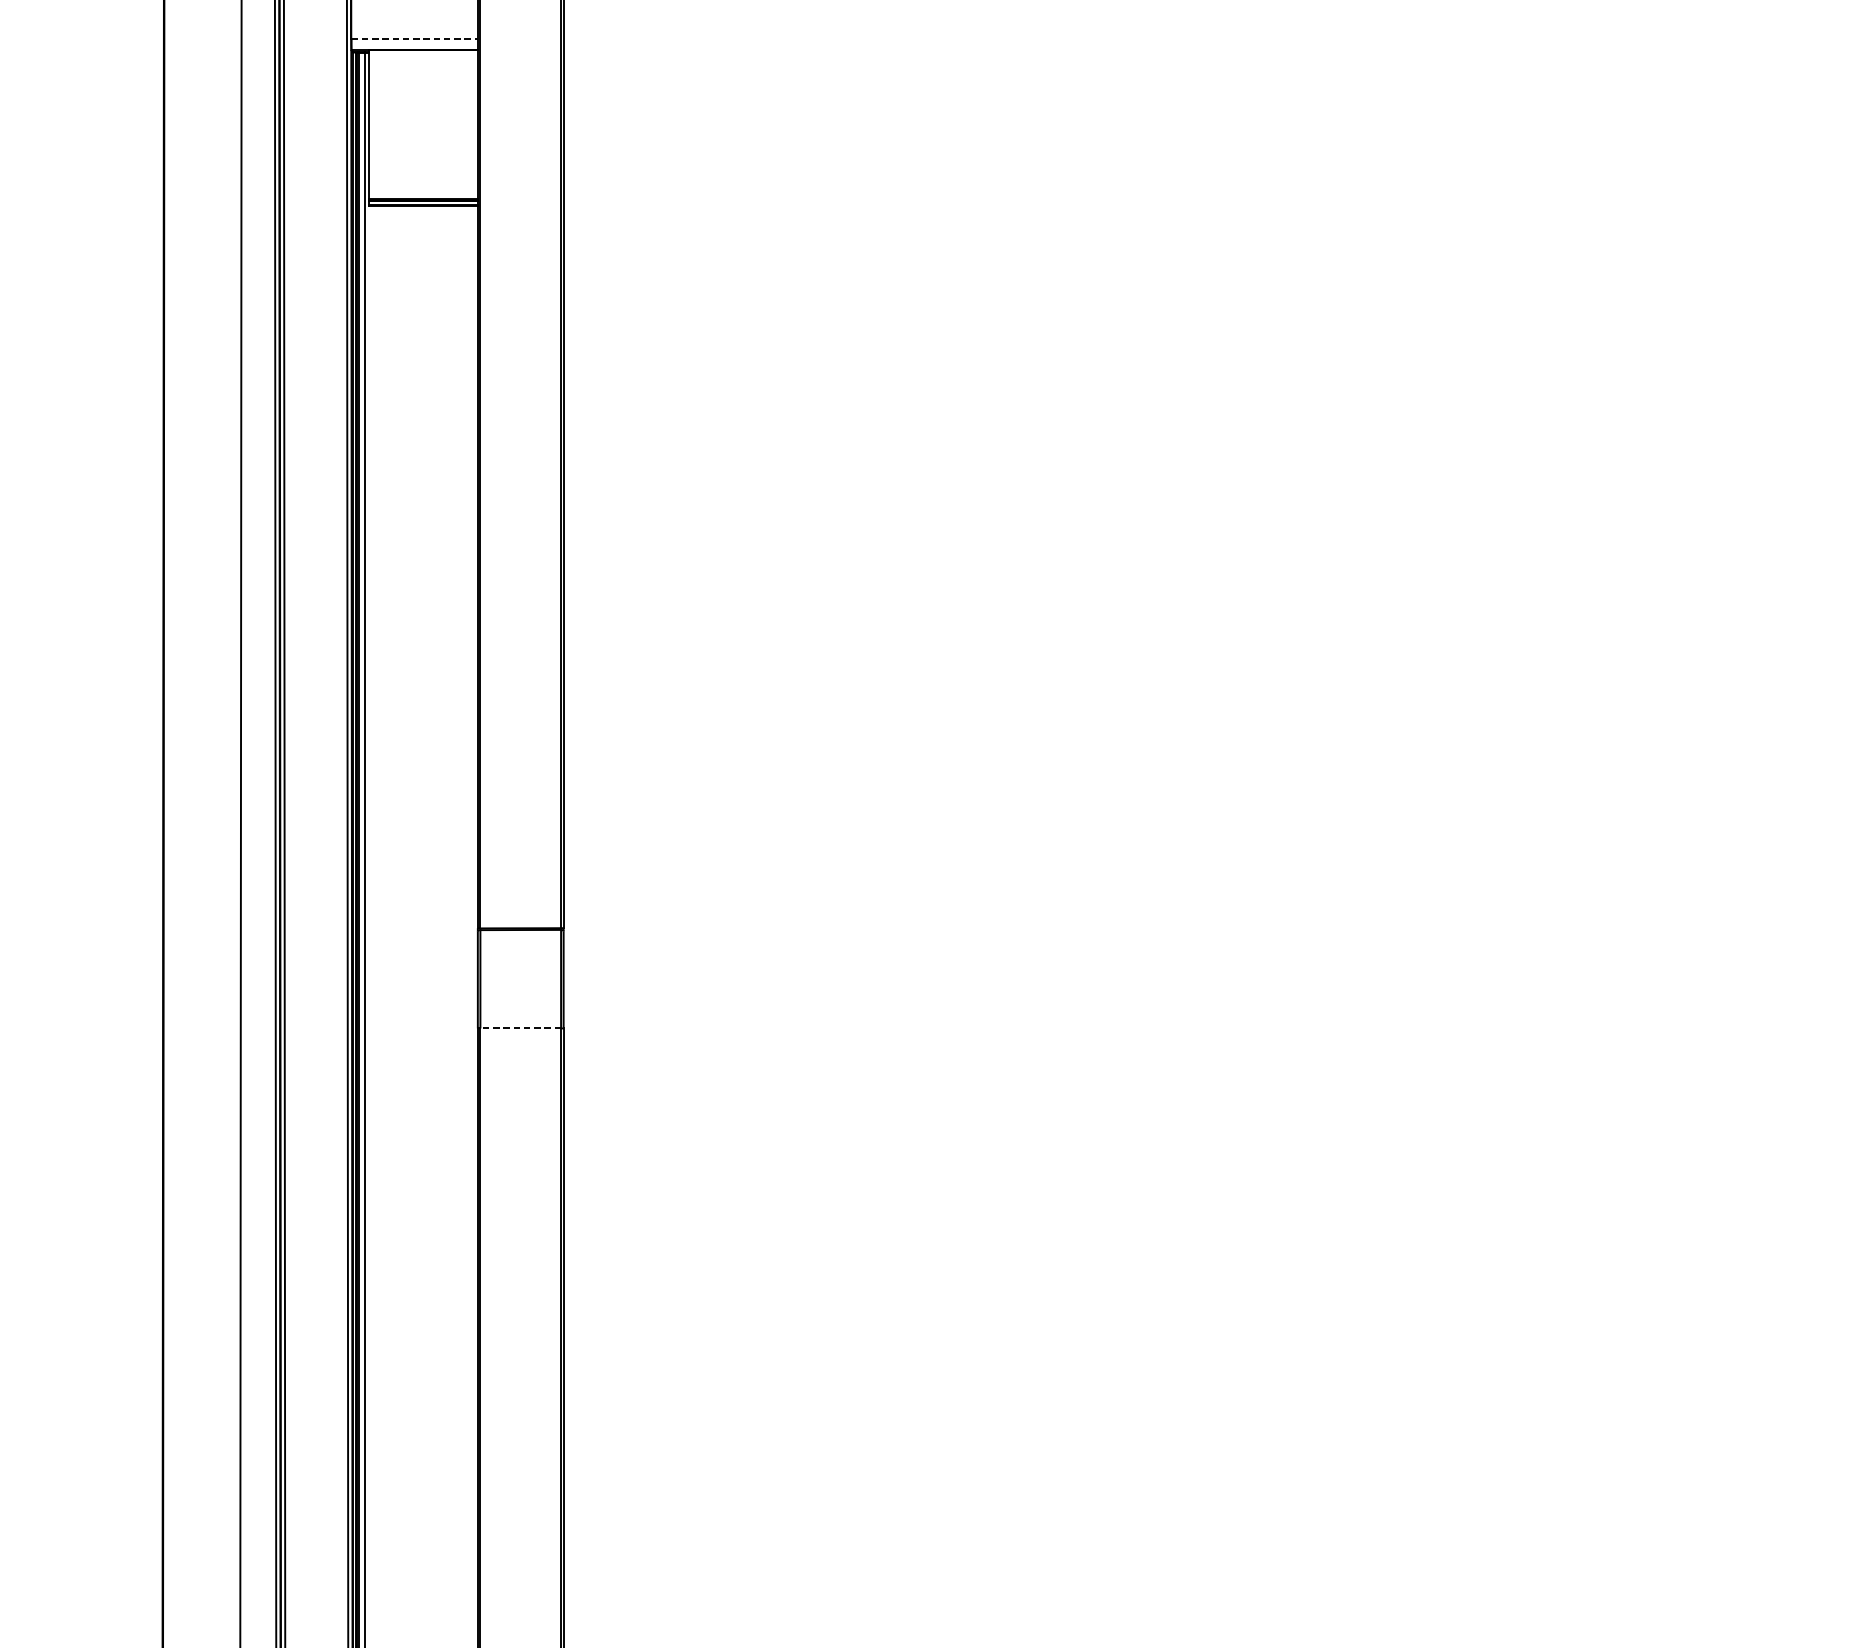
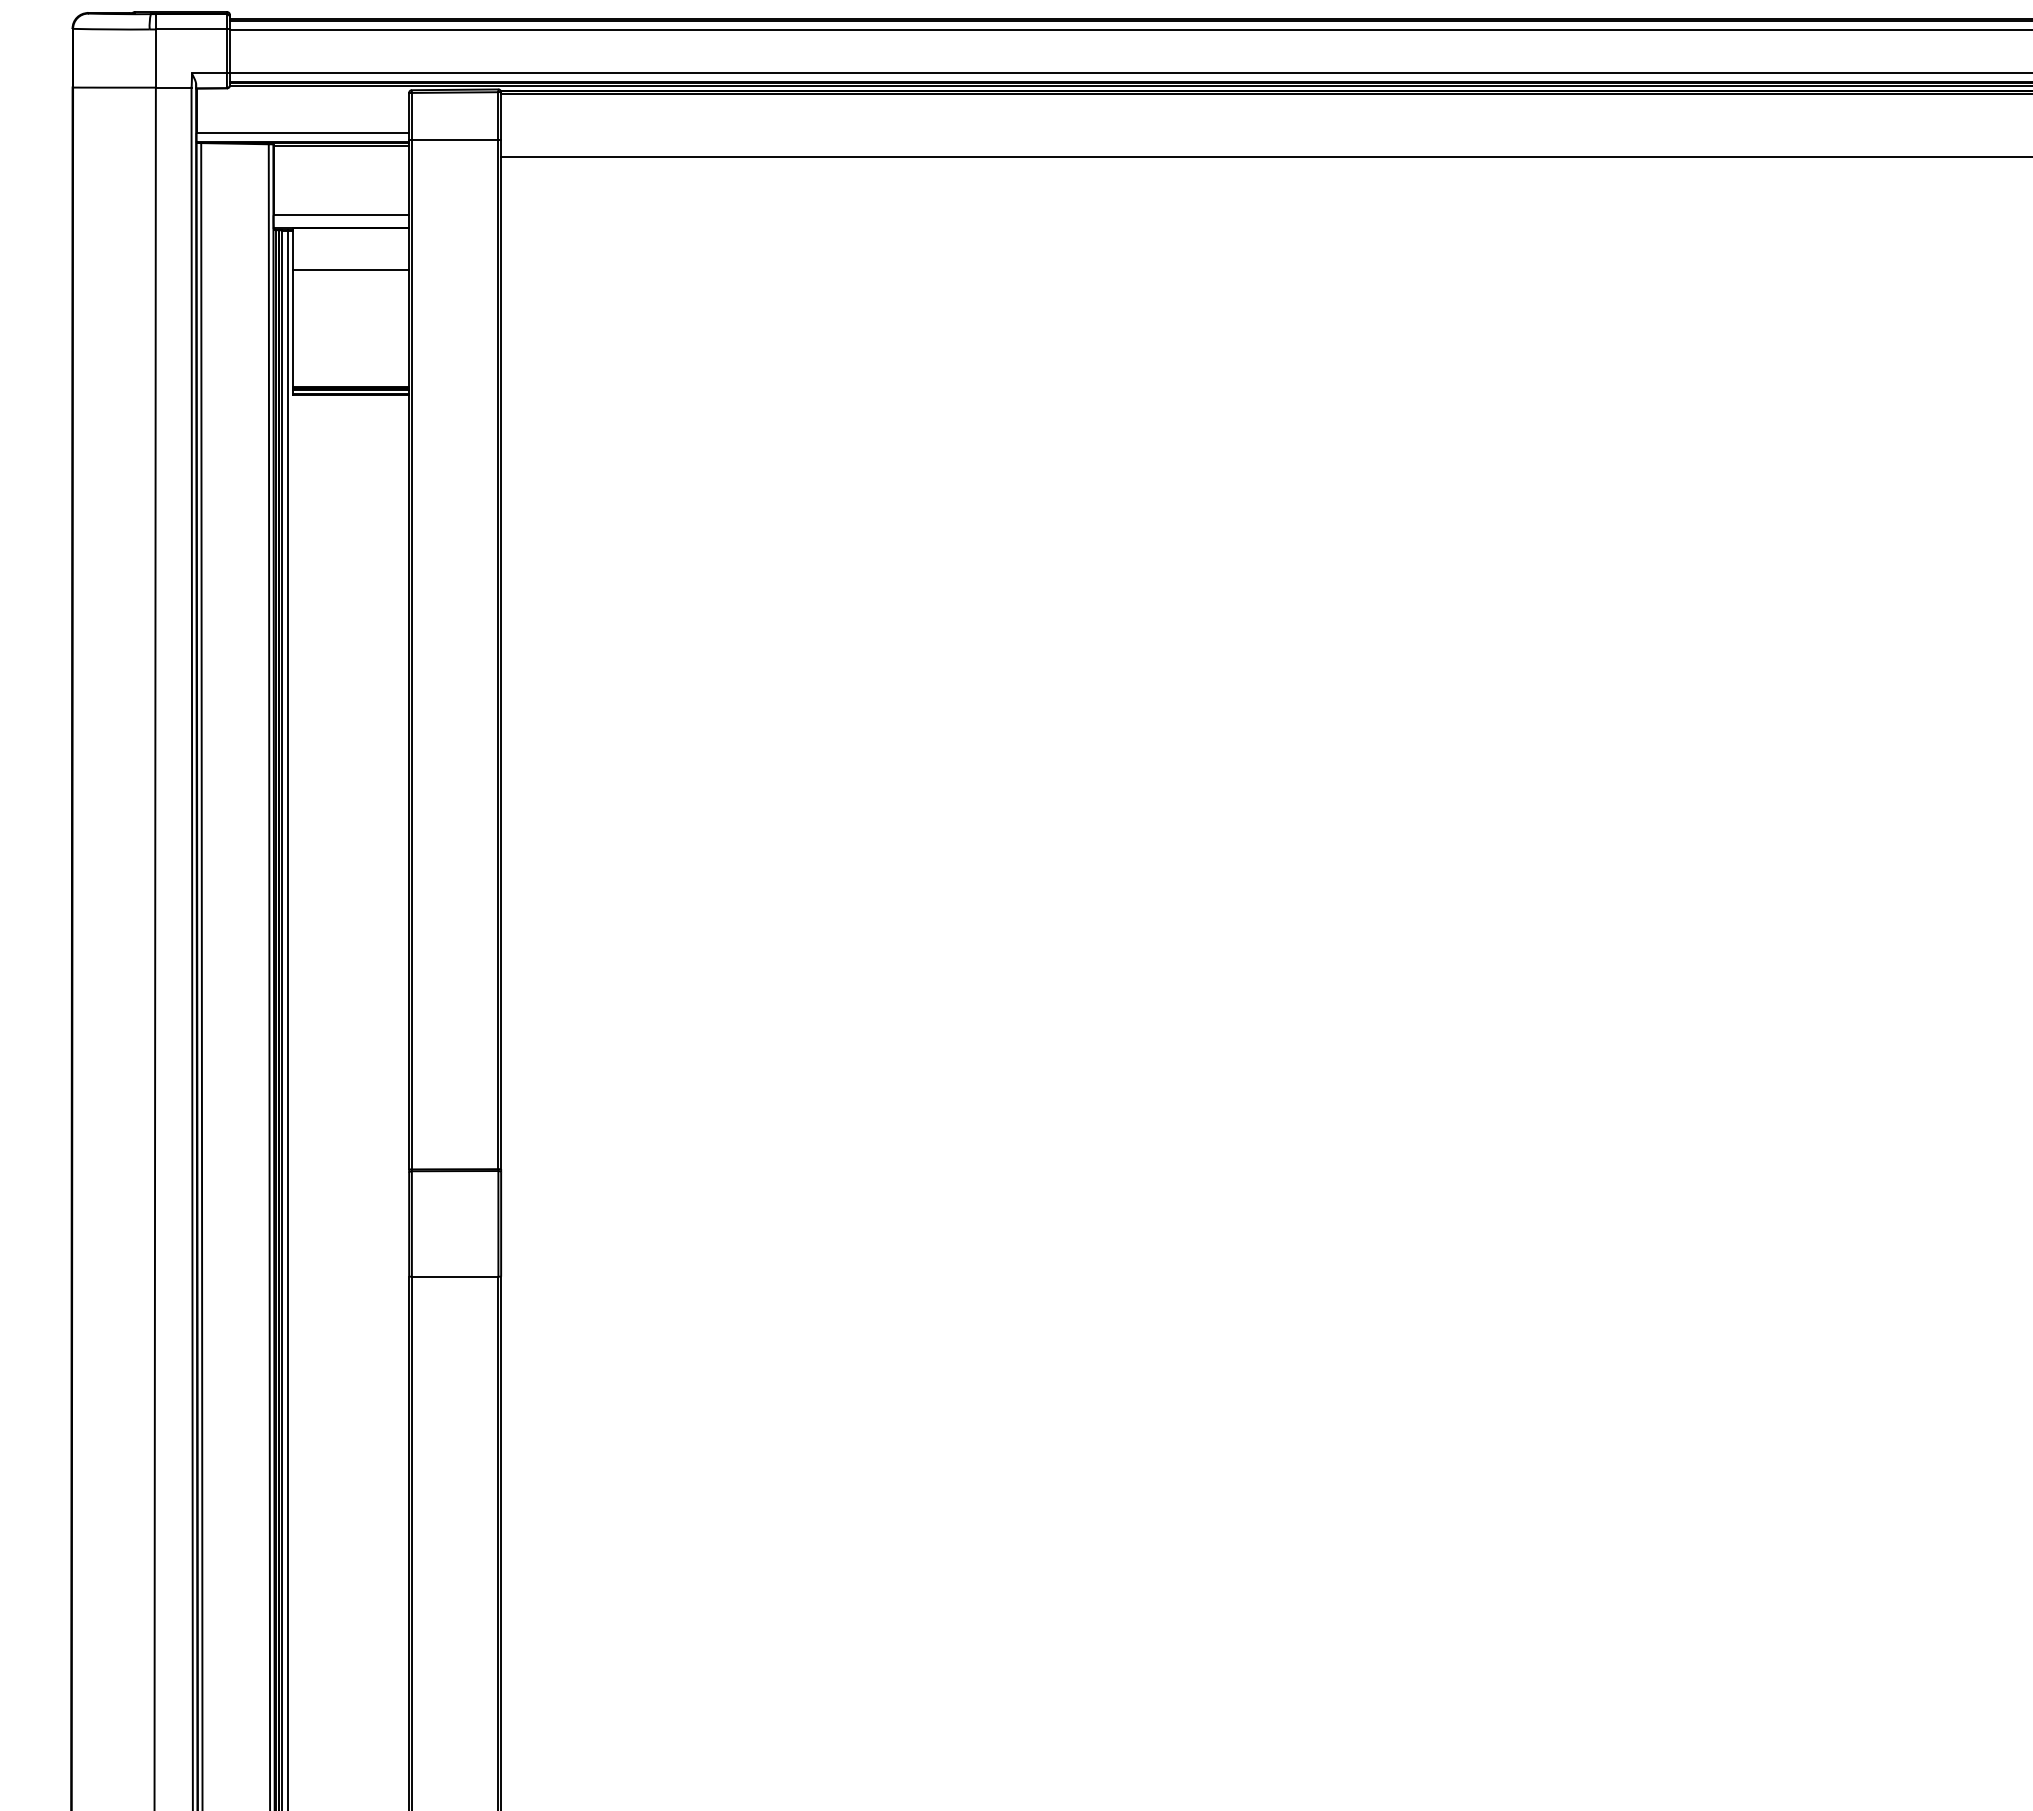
line: (414, 38) -> (341, 215), dashed -> solid
line: (423, 89) -> (350, 269), added
line: (520, 1028) -> (454, 1276), dashed -> solid

